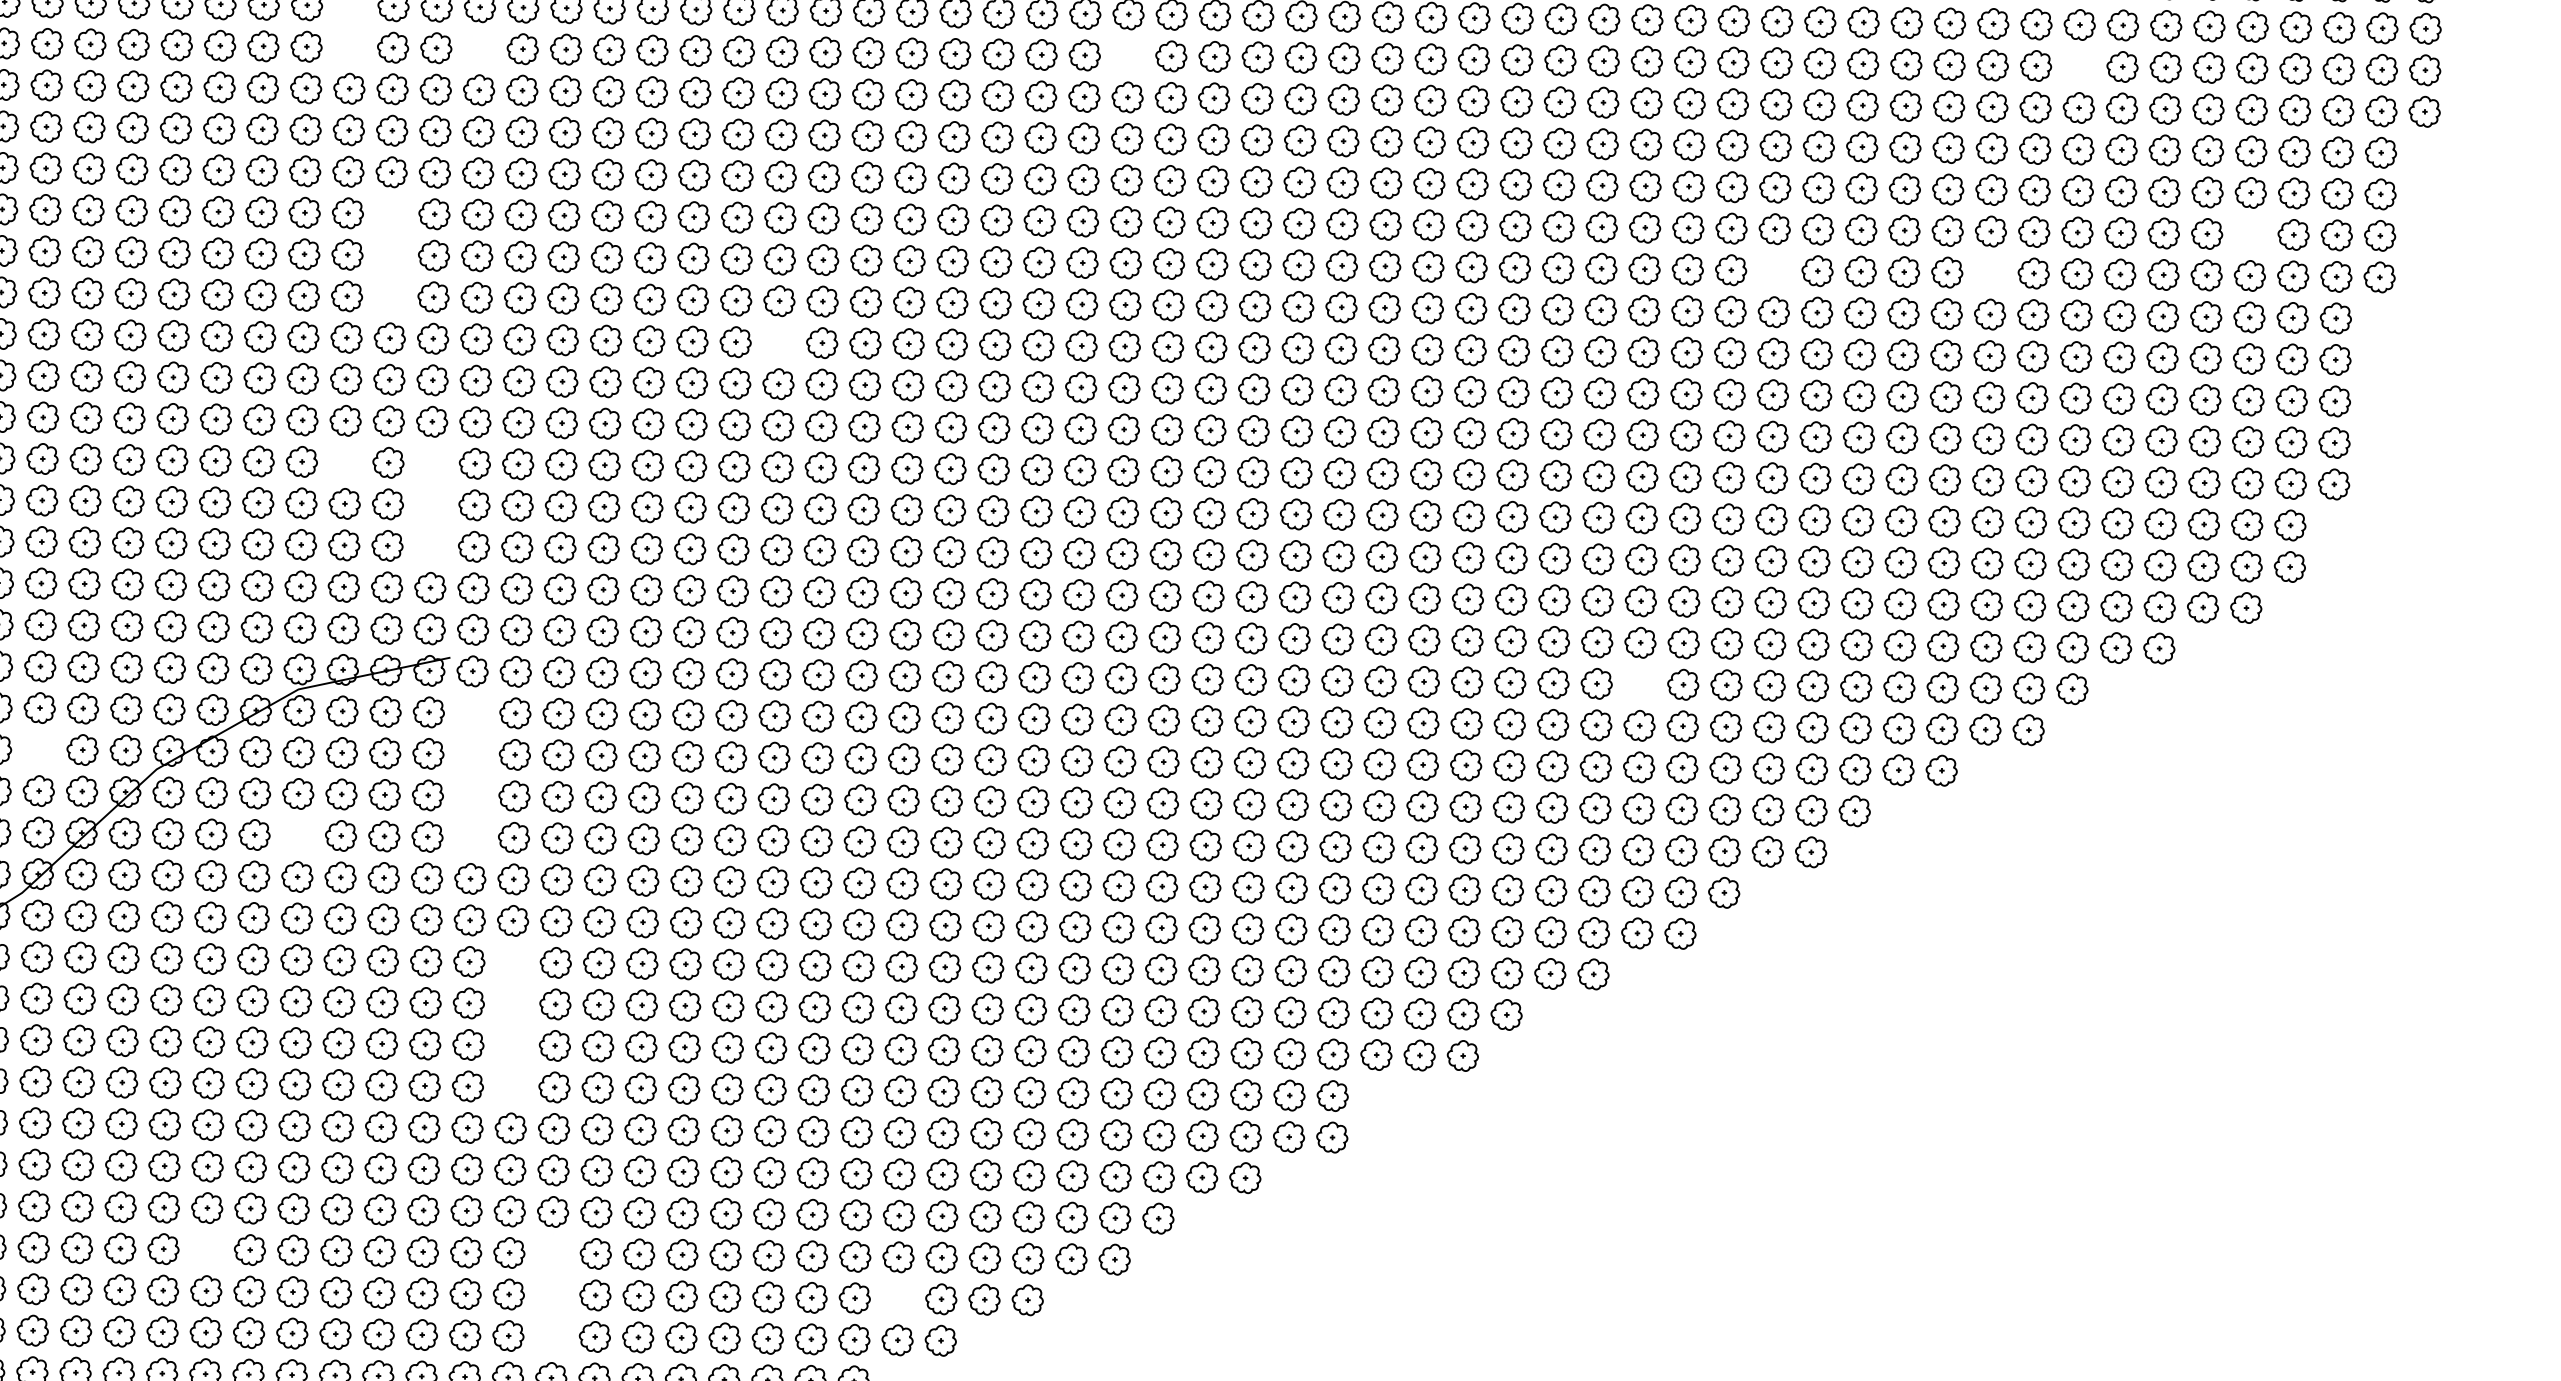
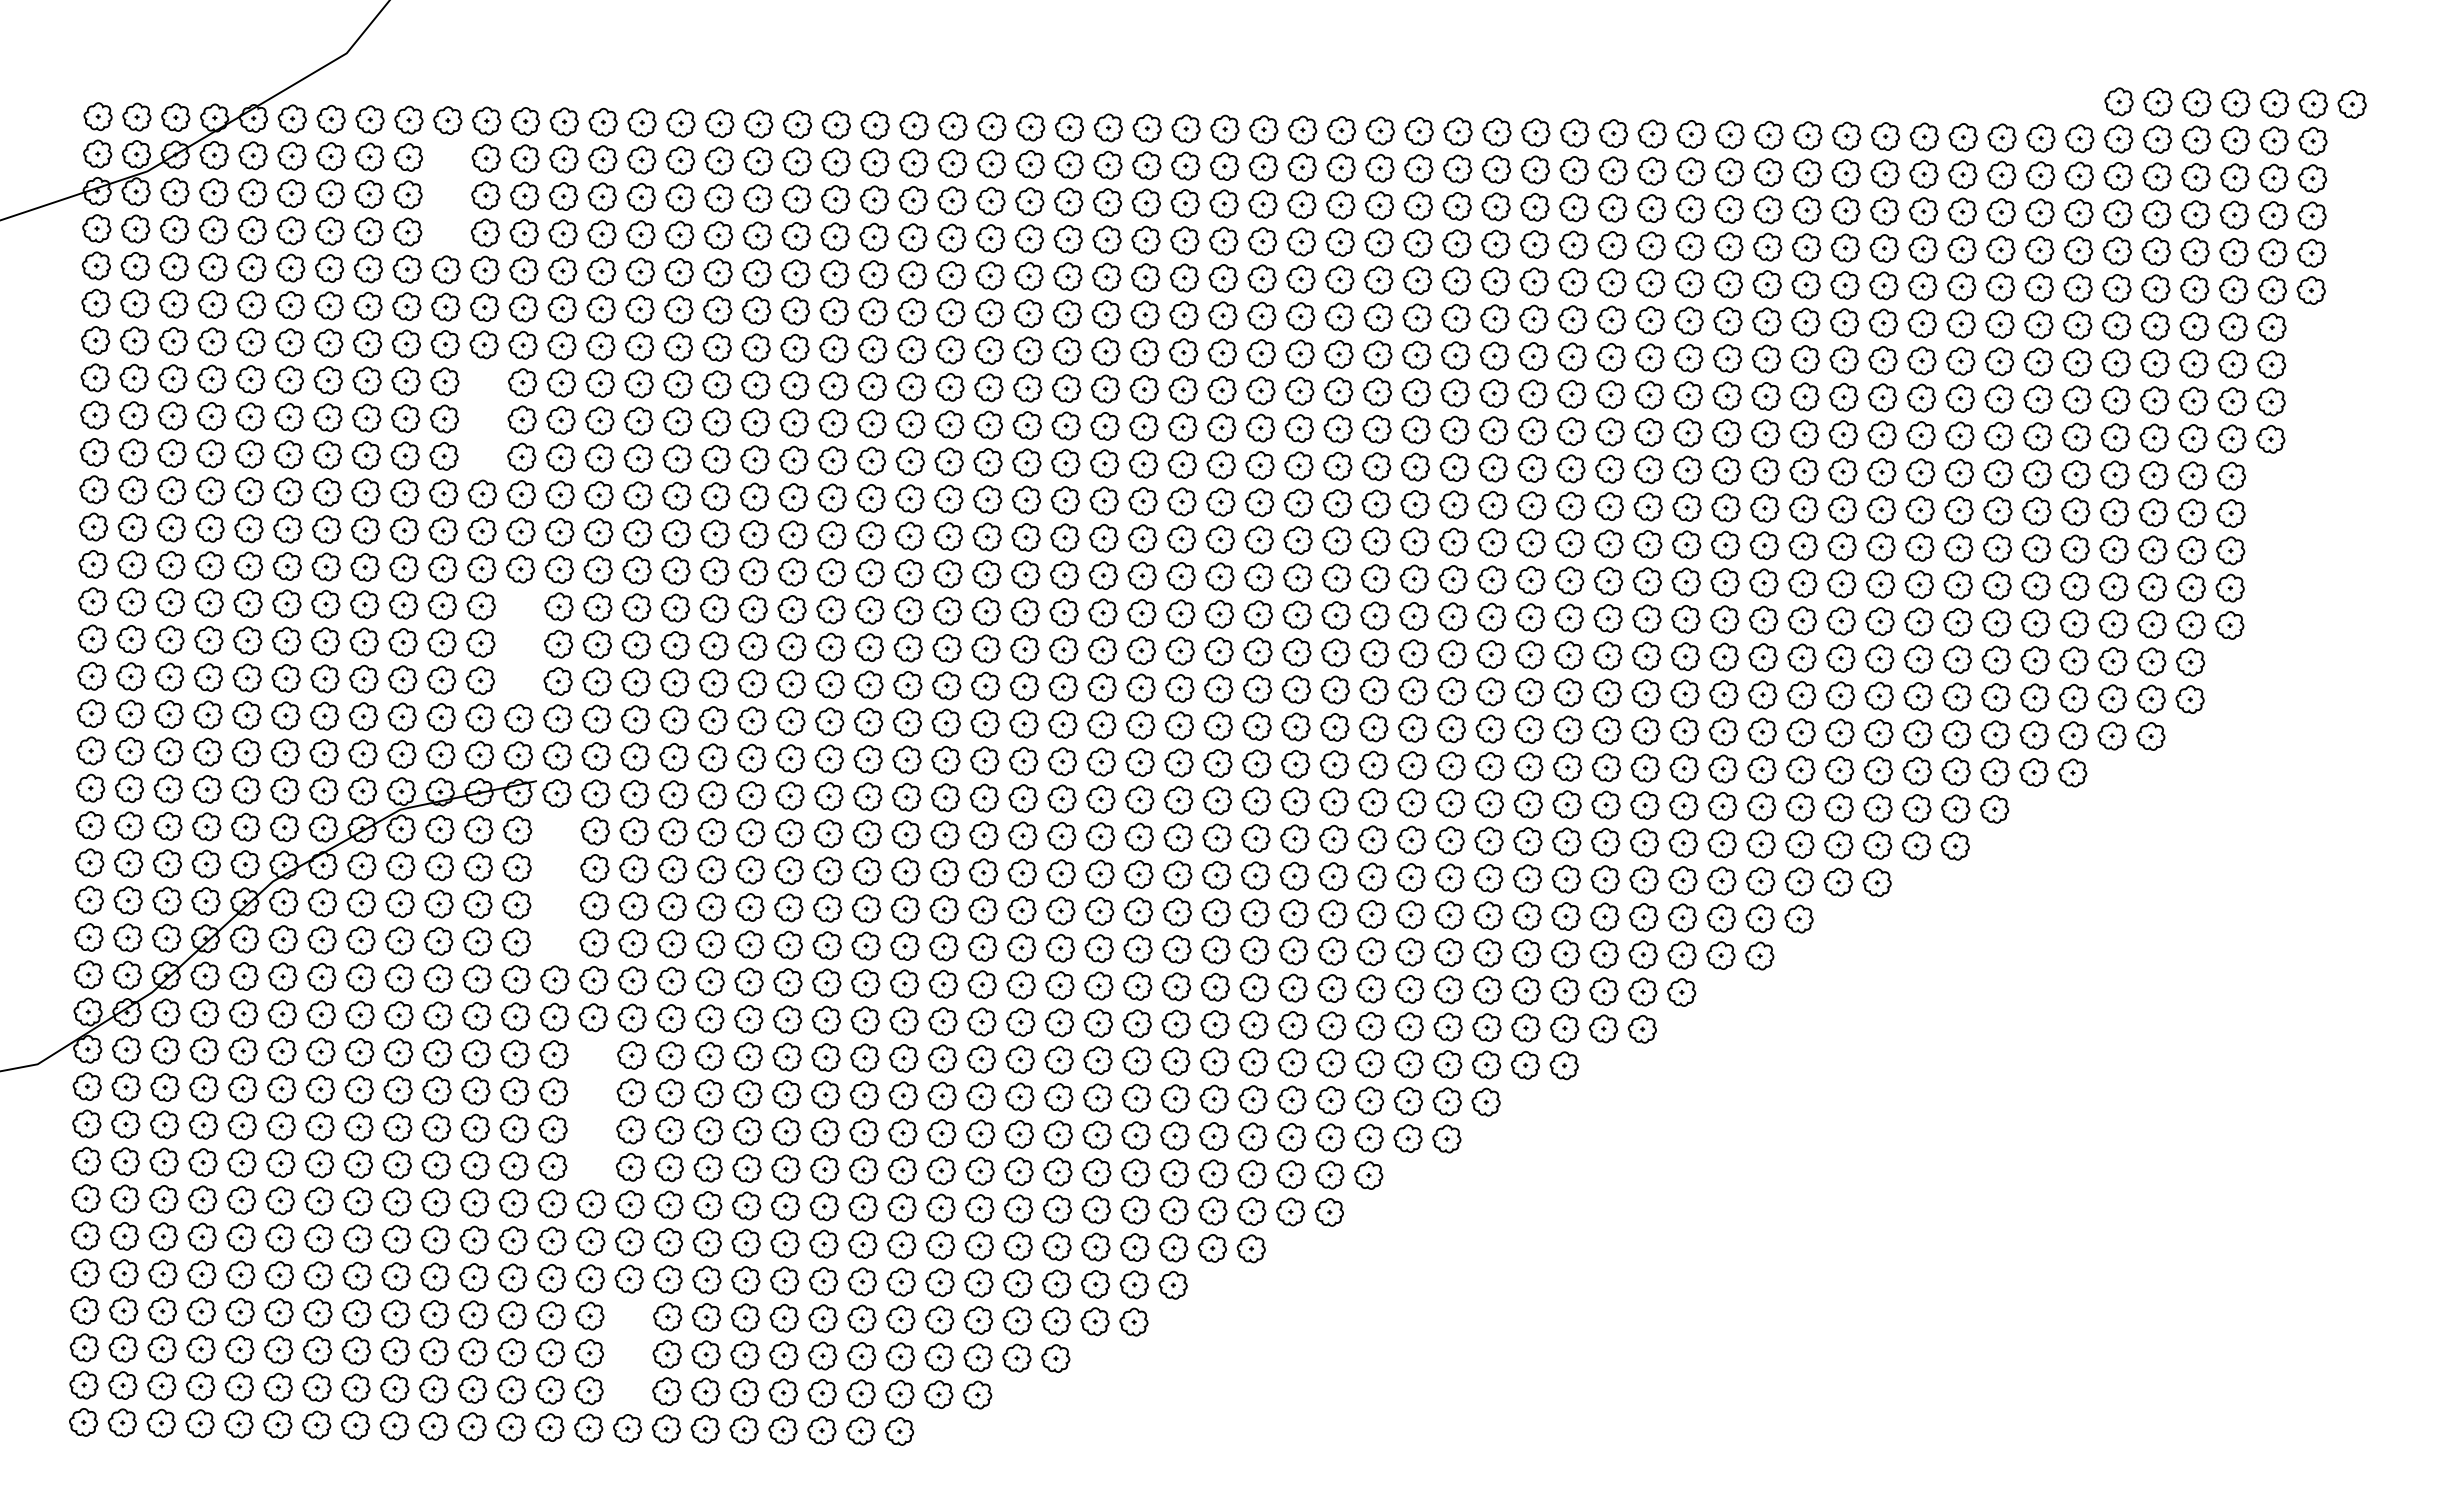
part: (478, 48) -> (562, 233), added
part: (1127, 55) -> (1145, 239), added
part: (2078, 66) -> (2000, 249), added
part: (2250, 234) -> (2154, 400), added
part: (1774, 269) -> (1726, 432), added
part: (1989, 273) -> (1920, 435), added
part: (778, 342) -> (831, 497), added
part: (344, 462) -> (441, 605), added
part: (1639, 683) -> (1605, 804), added
part: (39, 749) -> (167, 863), added
part: (297, 835) -> (399, 940), added
part: (1375, 1096) -> (1368, 1175), added
part: (206, 1248) -> (317, 1312), added
part: (897, 1297) -> (938, 1356), added

